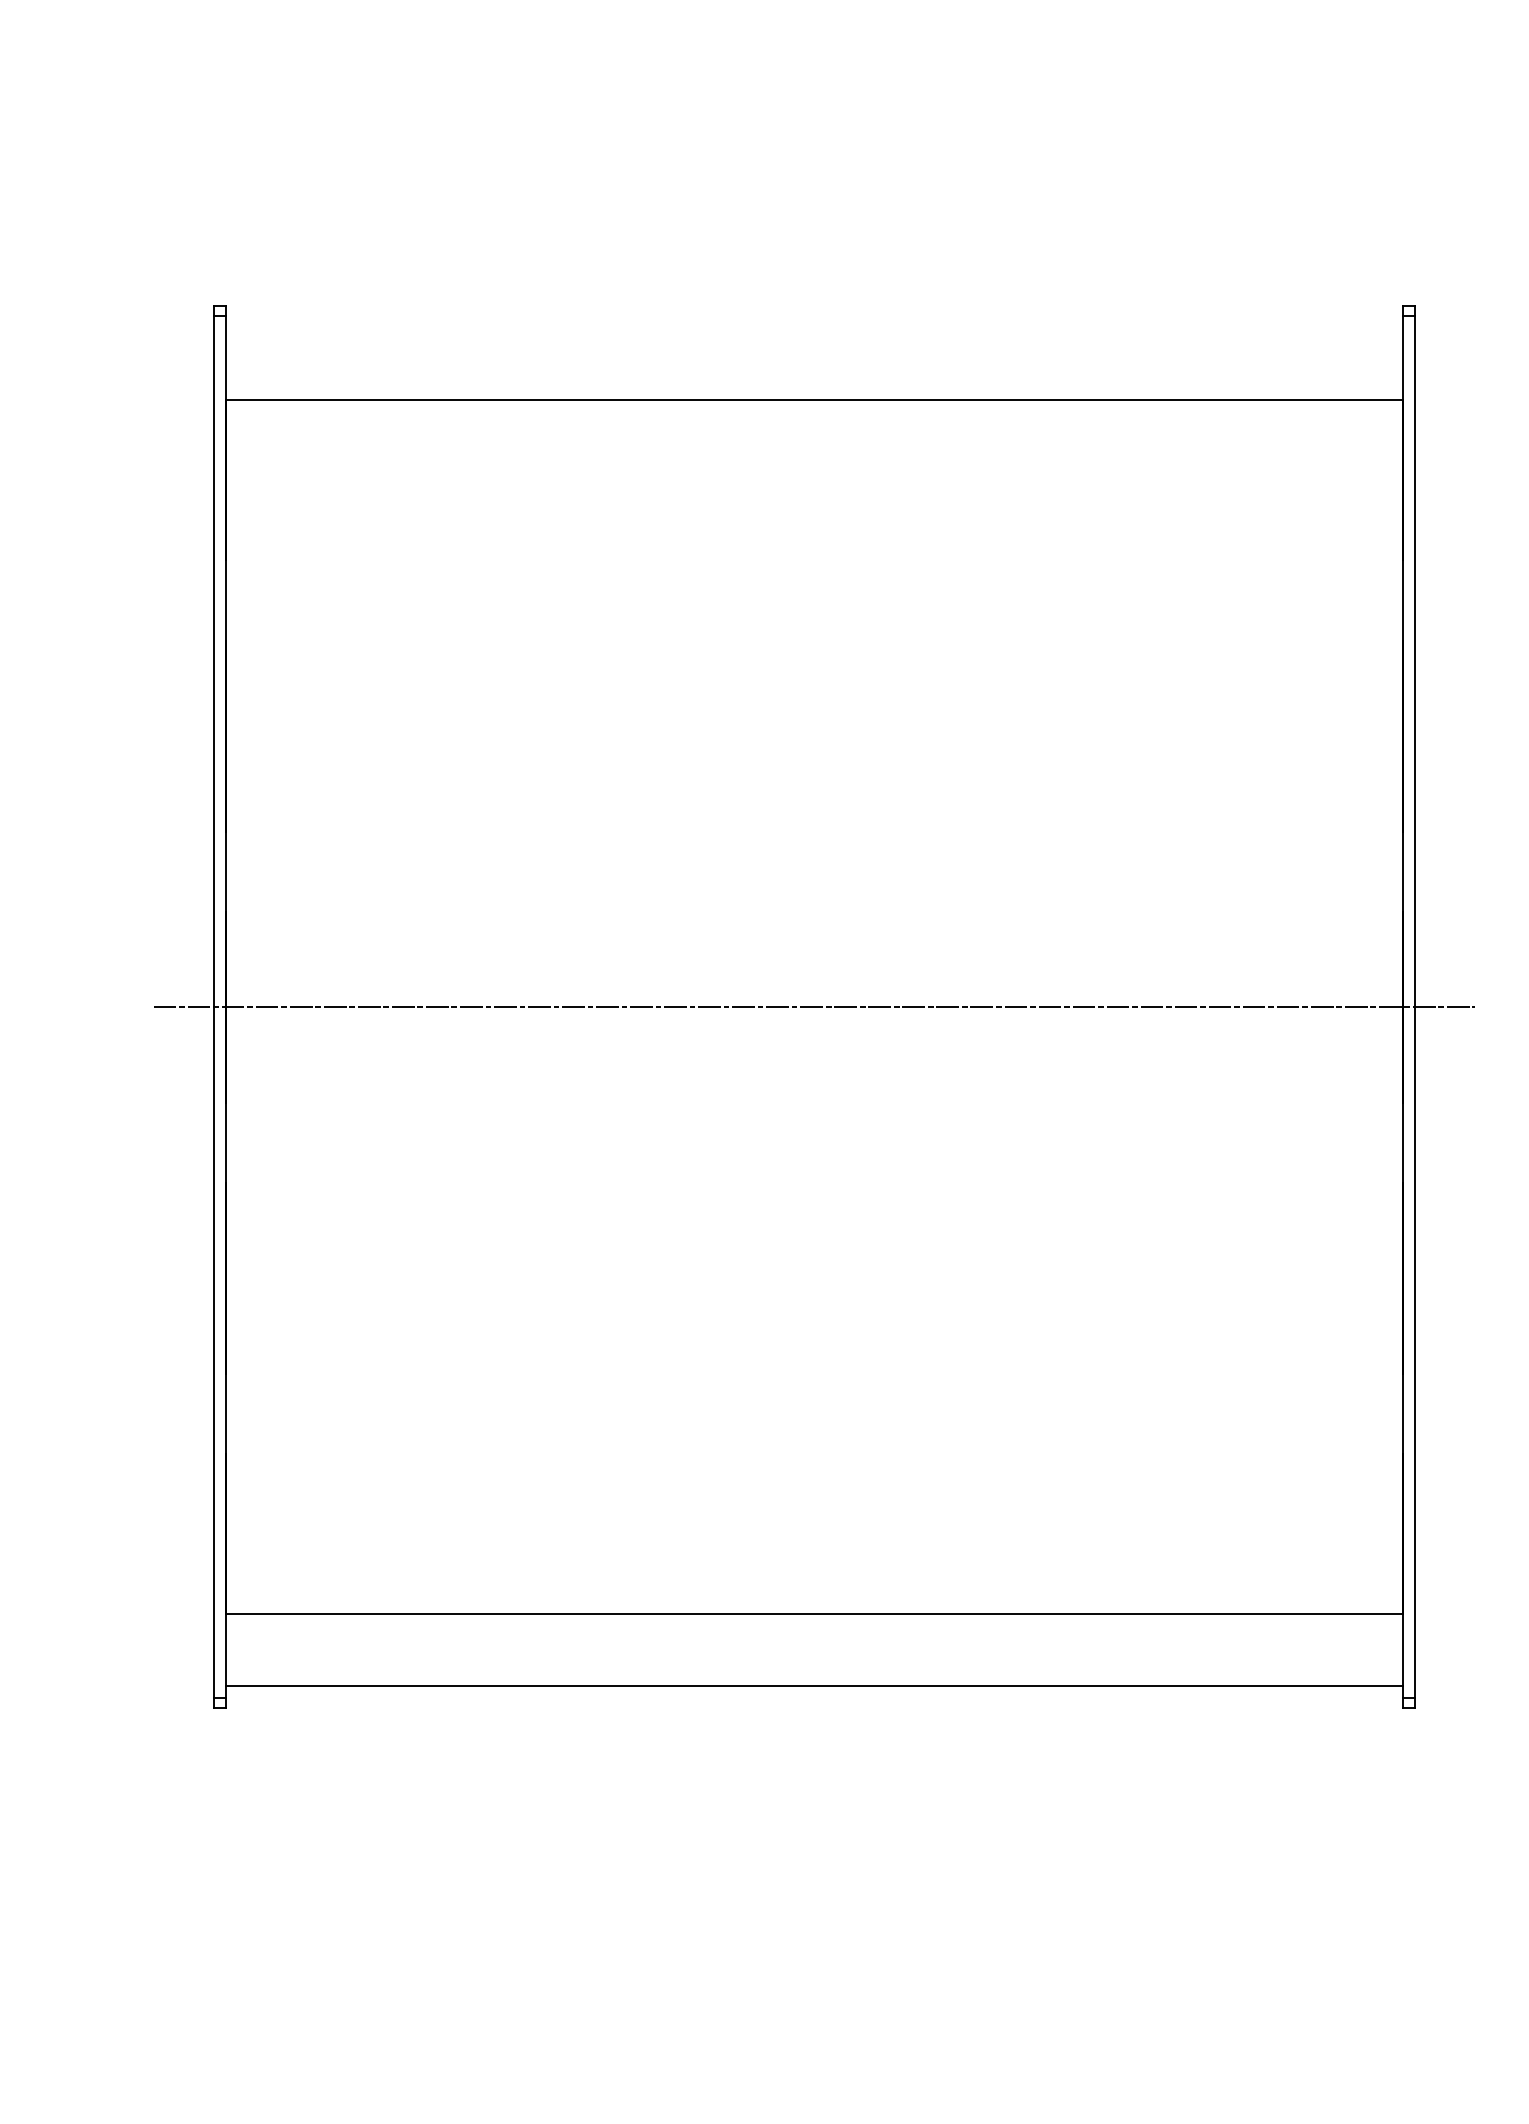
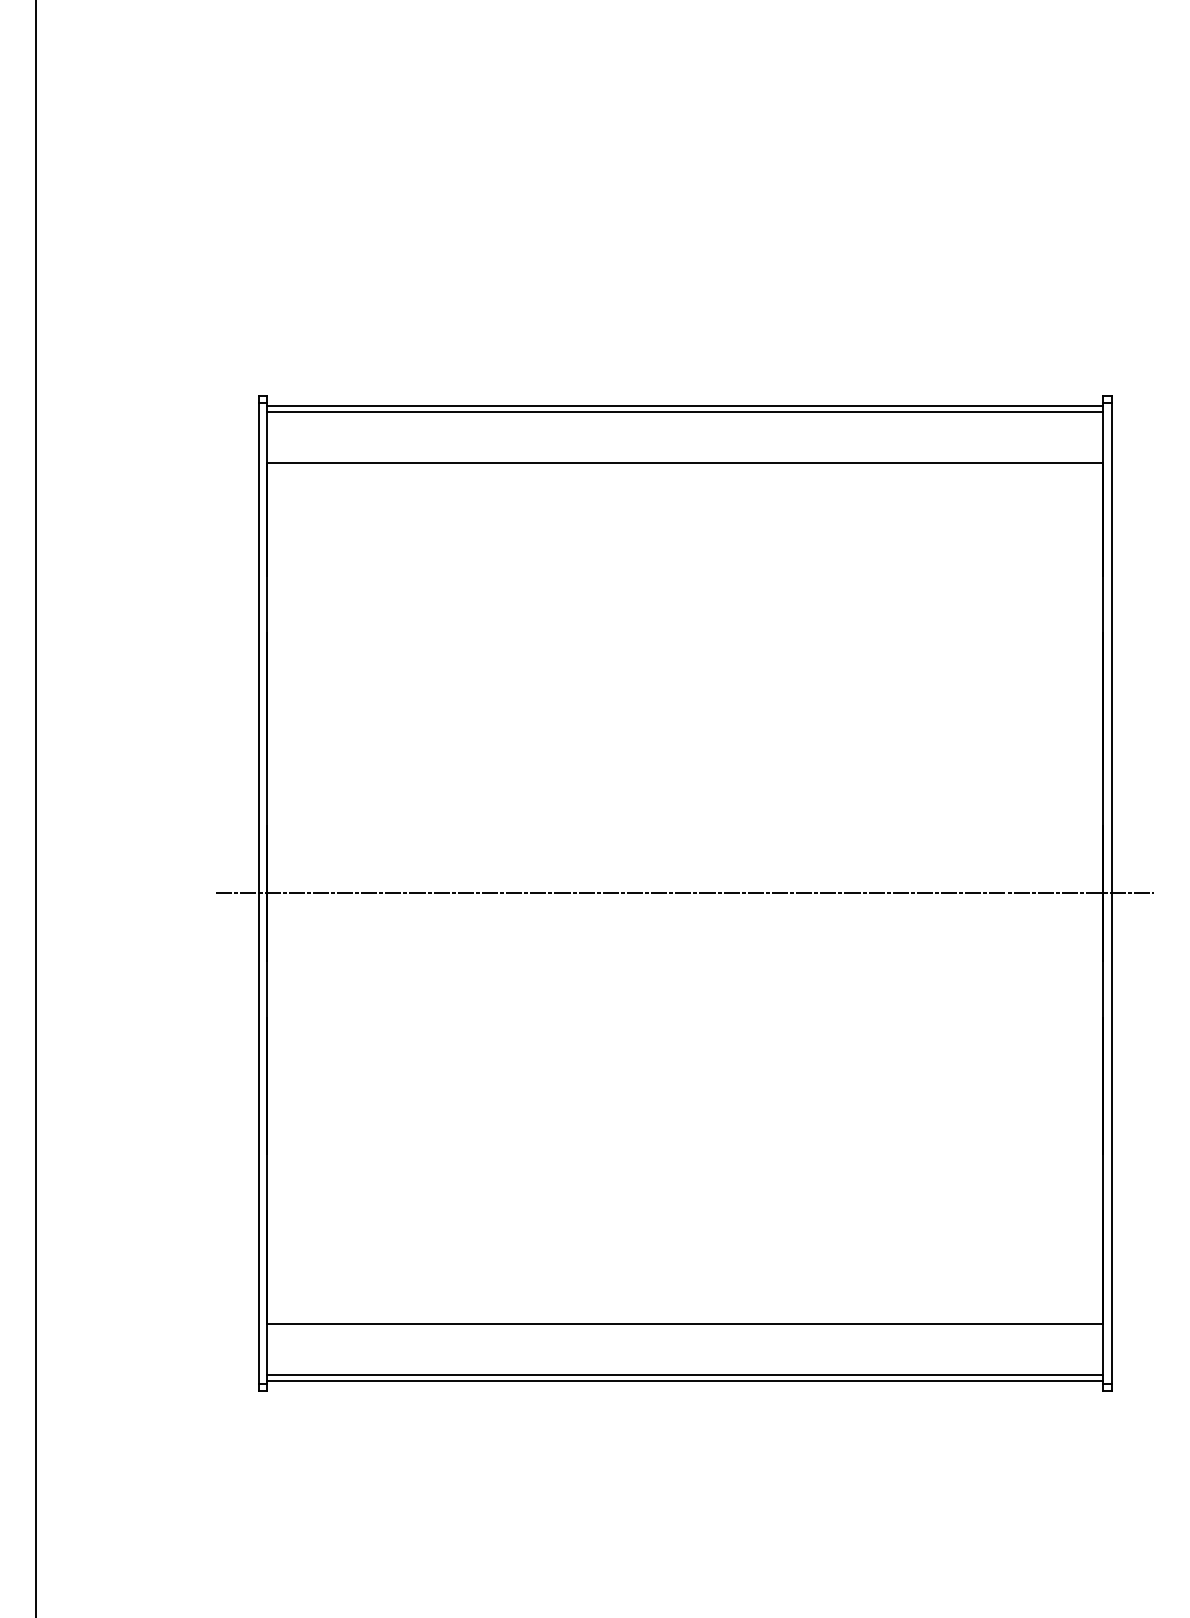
line: (814, 319) -> (685, 405), added
line: (814, 328) -> (685, 411), added
line: (814, 1693) -> (685, 1380), added

